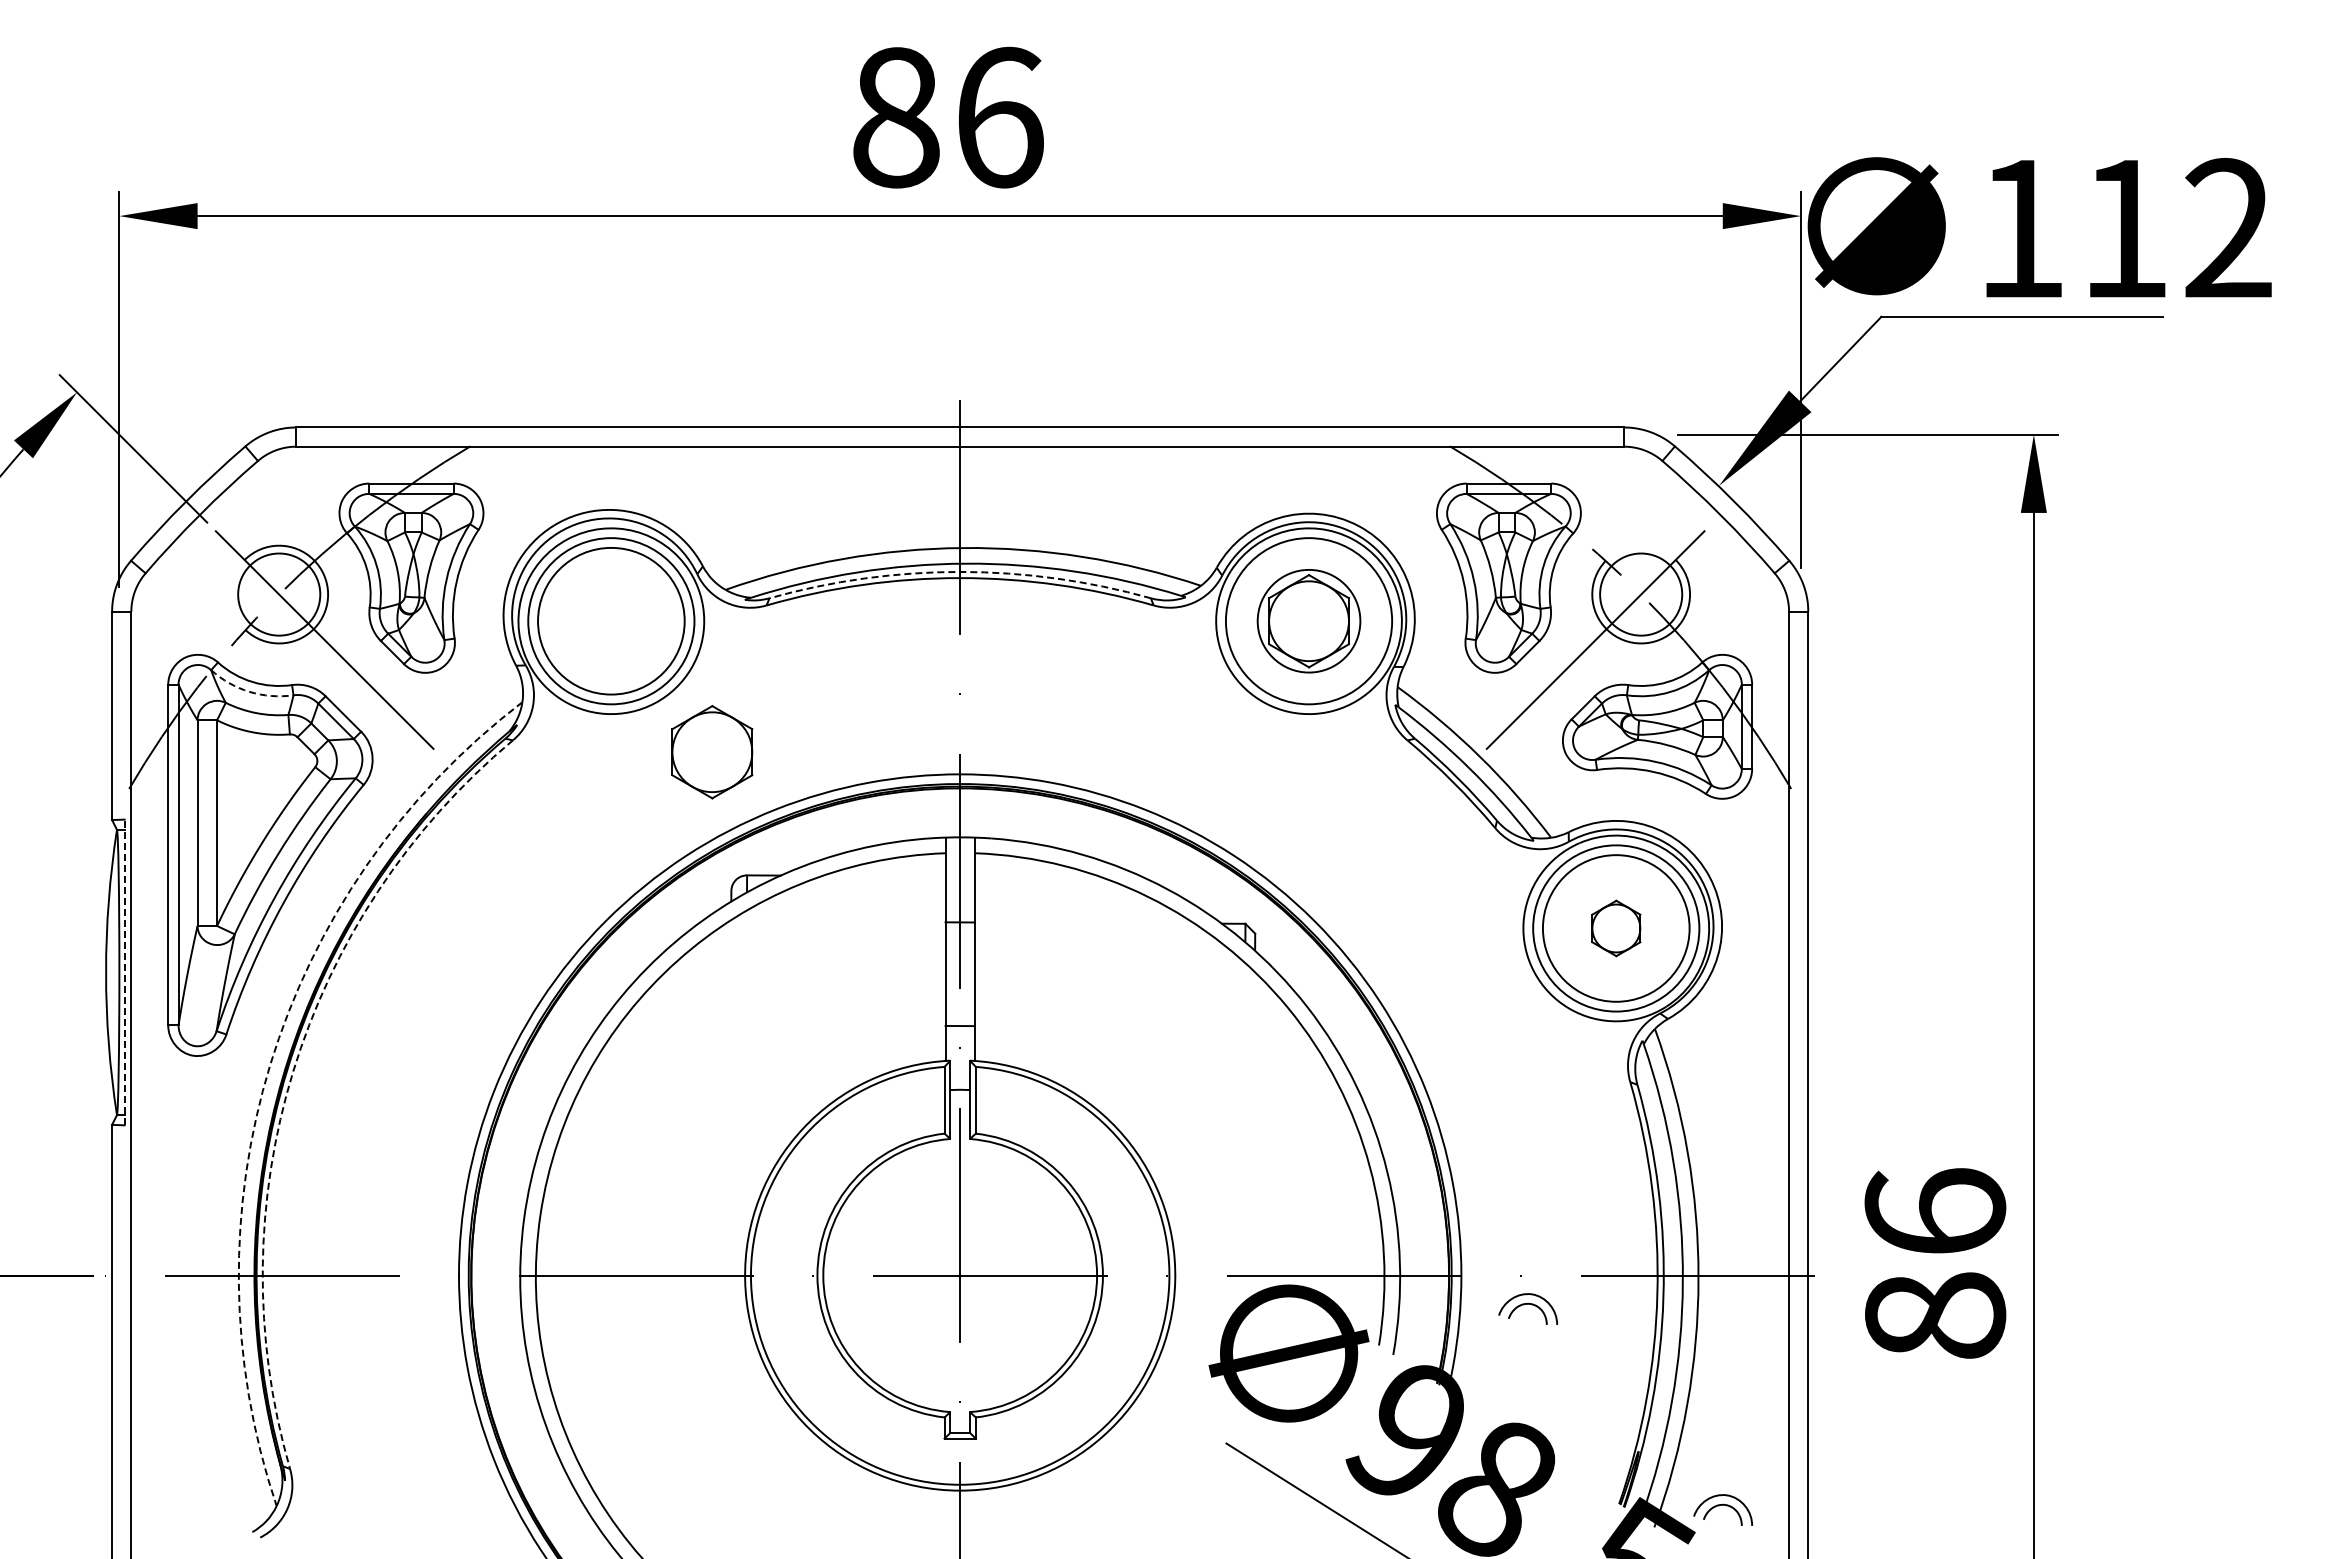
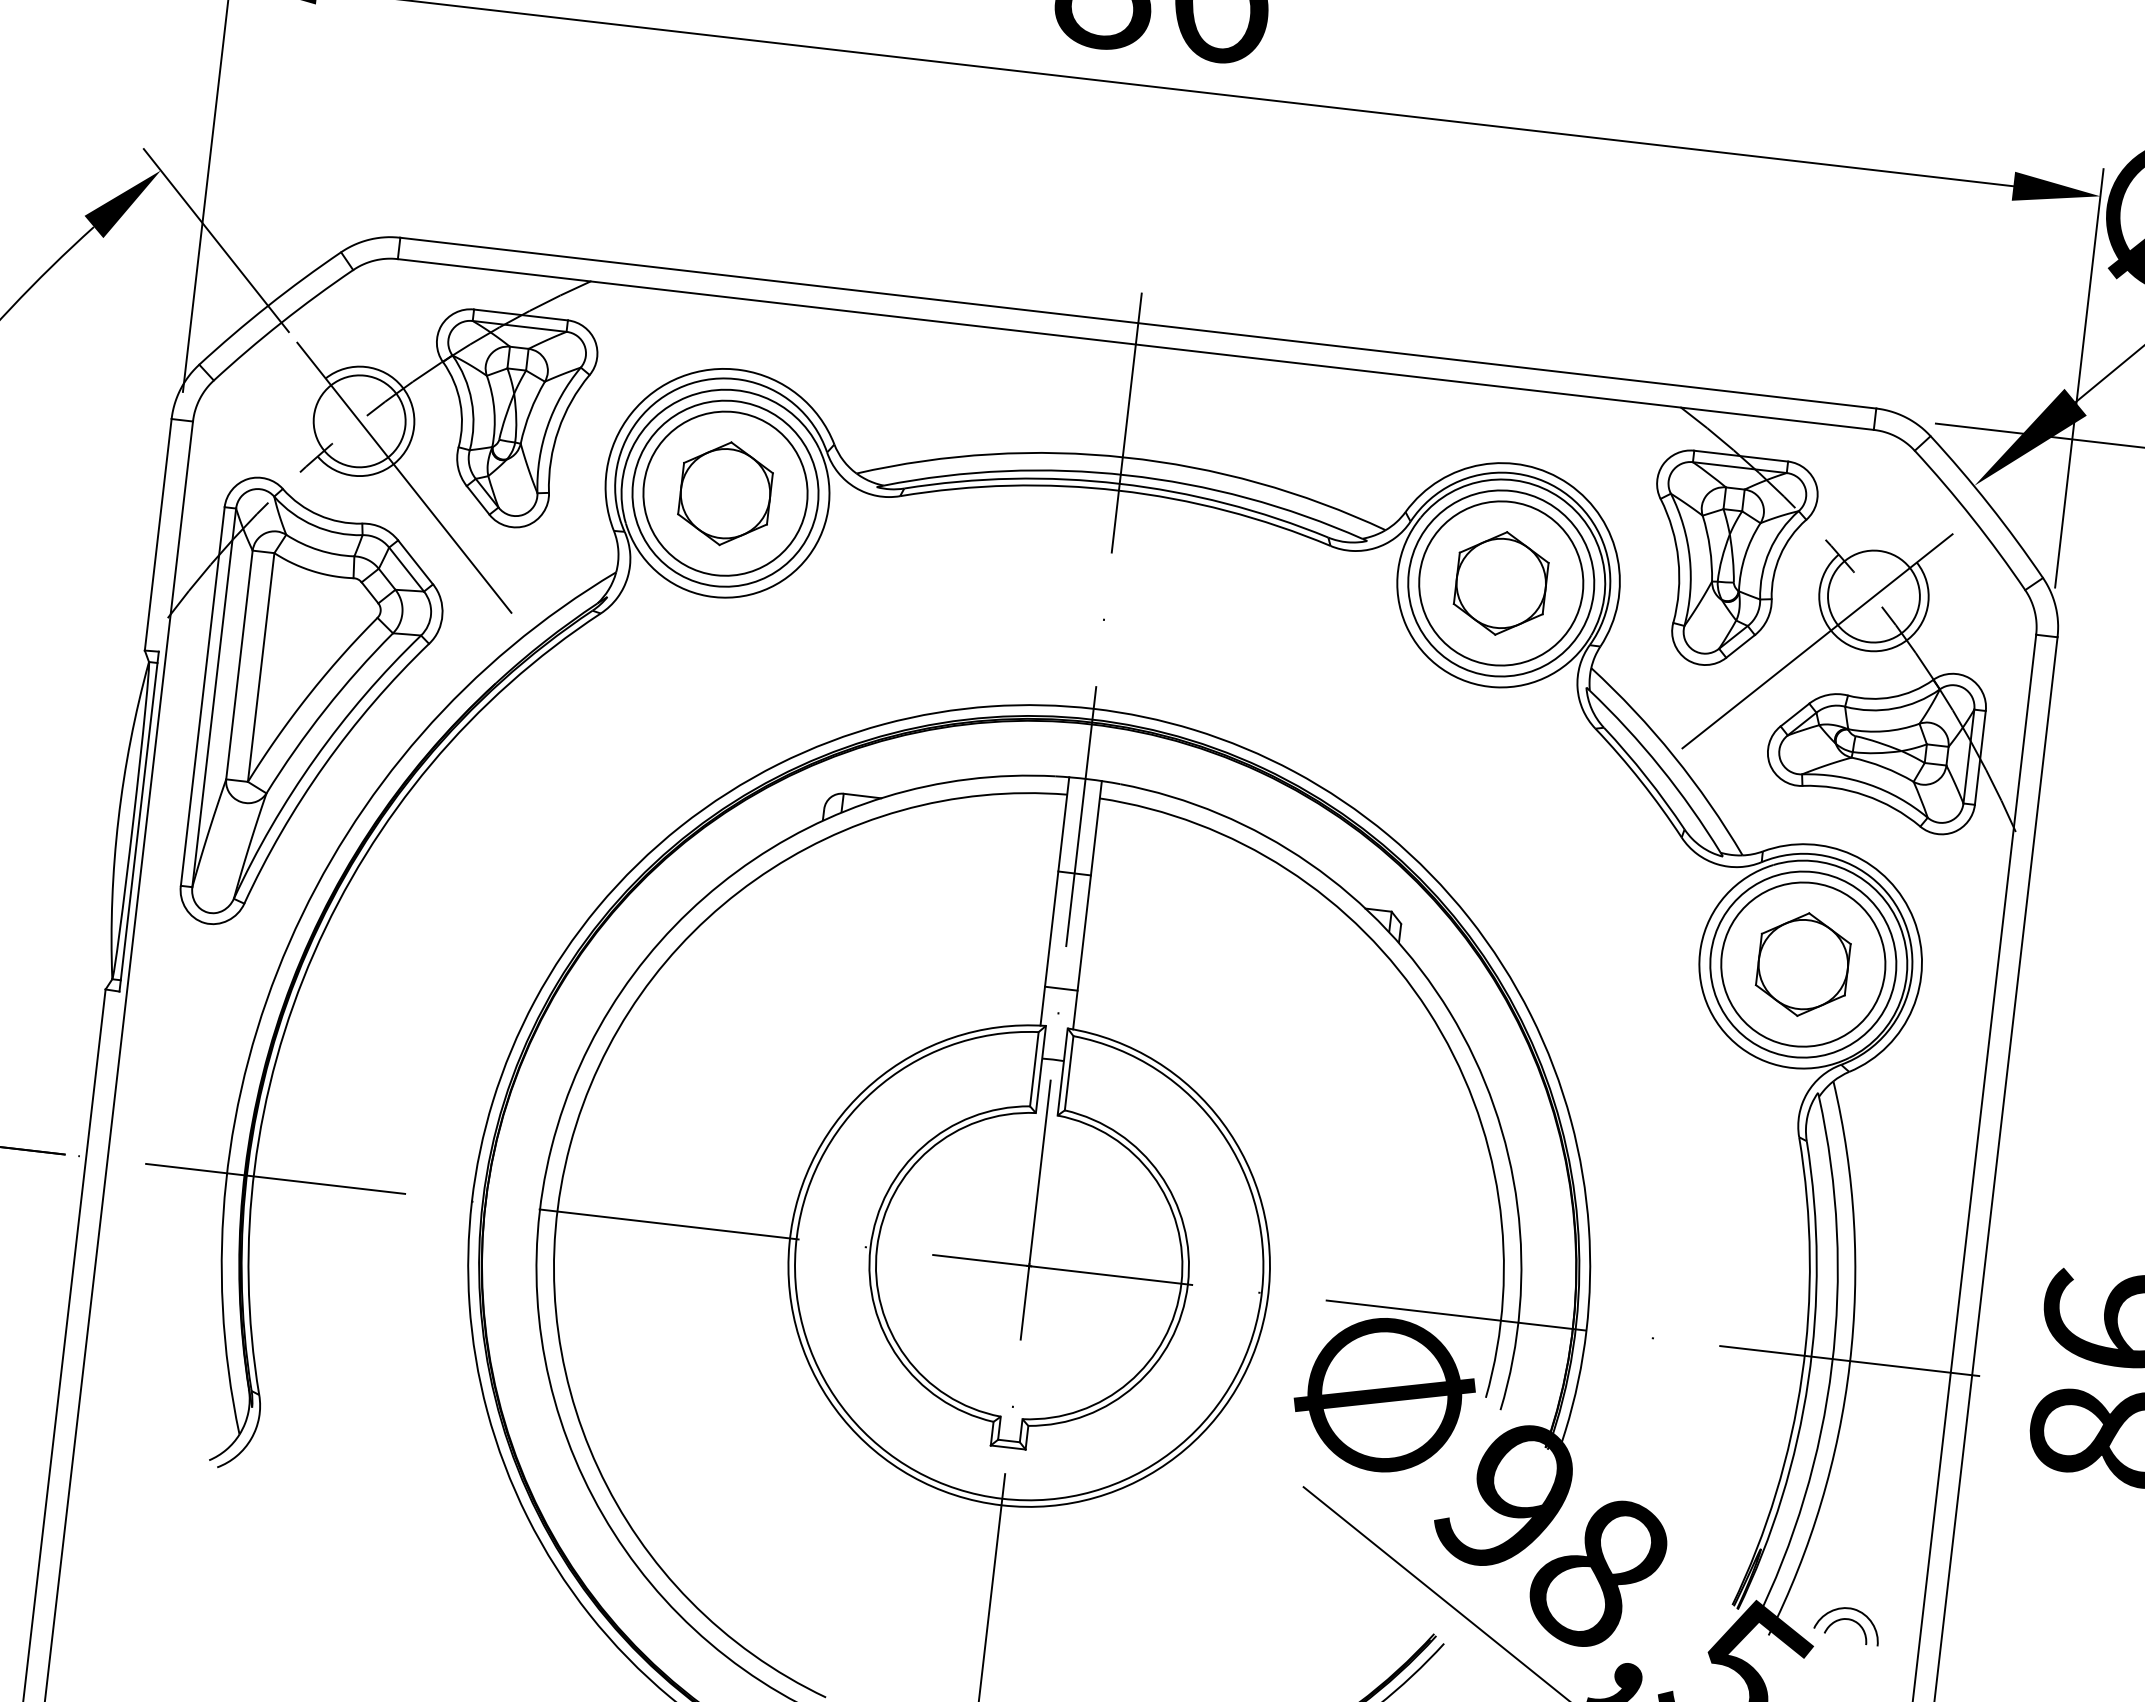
arc: (960, 571) -> (1120, 483), dashed -> solid
circle: (1308, 620) -> (1500, 582), size x1.43
arc: (249, 691) -> (314, 525), dashed -> solid
part: (712, 752) -> (725, 494), moved
part: (1616, 928) -> (1803, 964), size x1.67
line: (124, 972) -> (139, 821), dashed -> solid
arc: (270, 1064) -> (289, 942), dashed -> solid
arc: (293, 1071) -> (314, 953), dashed -> solid
part: (1527, 1308) -> (1655, 1375), removed

